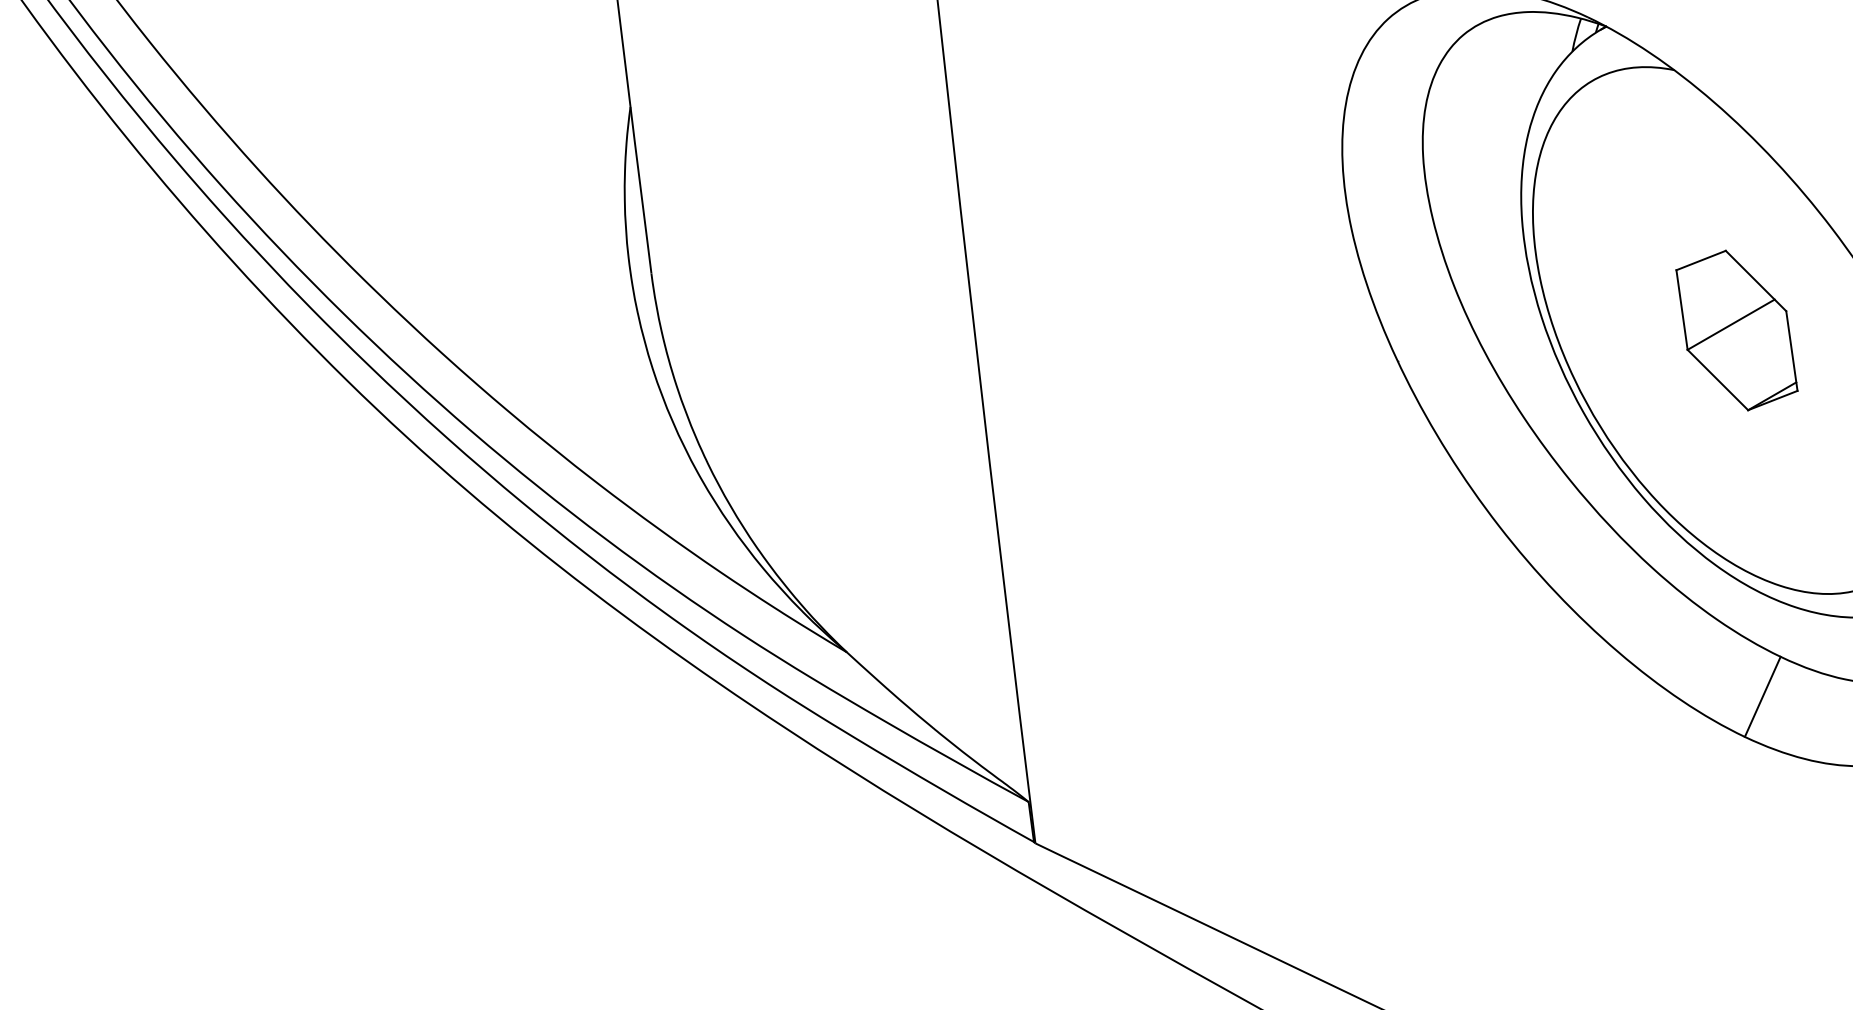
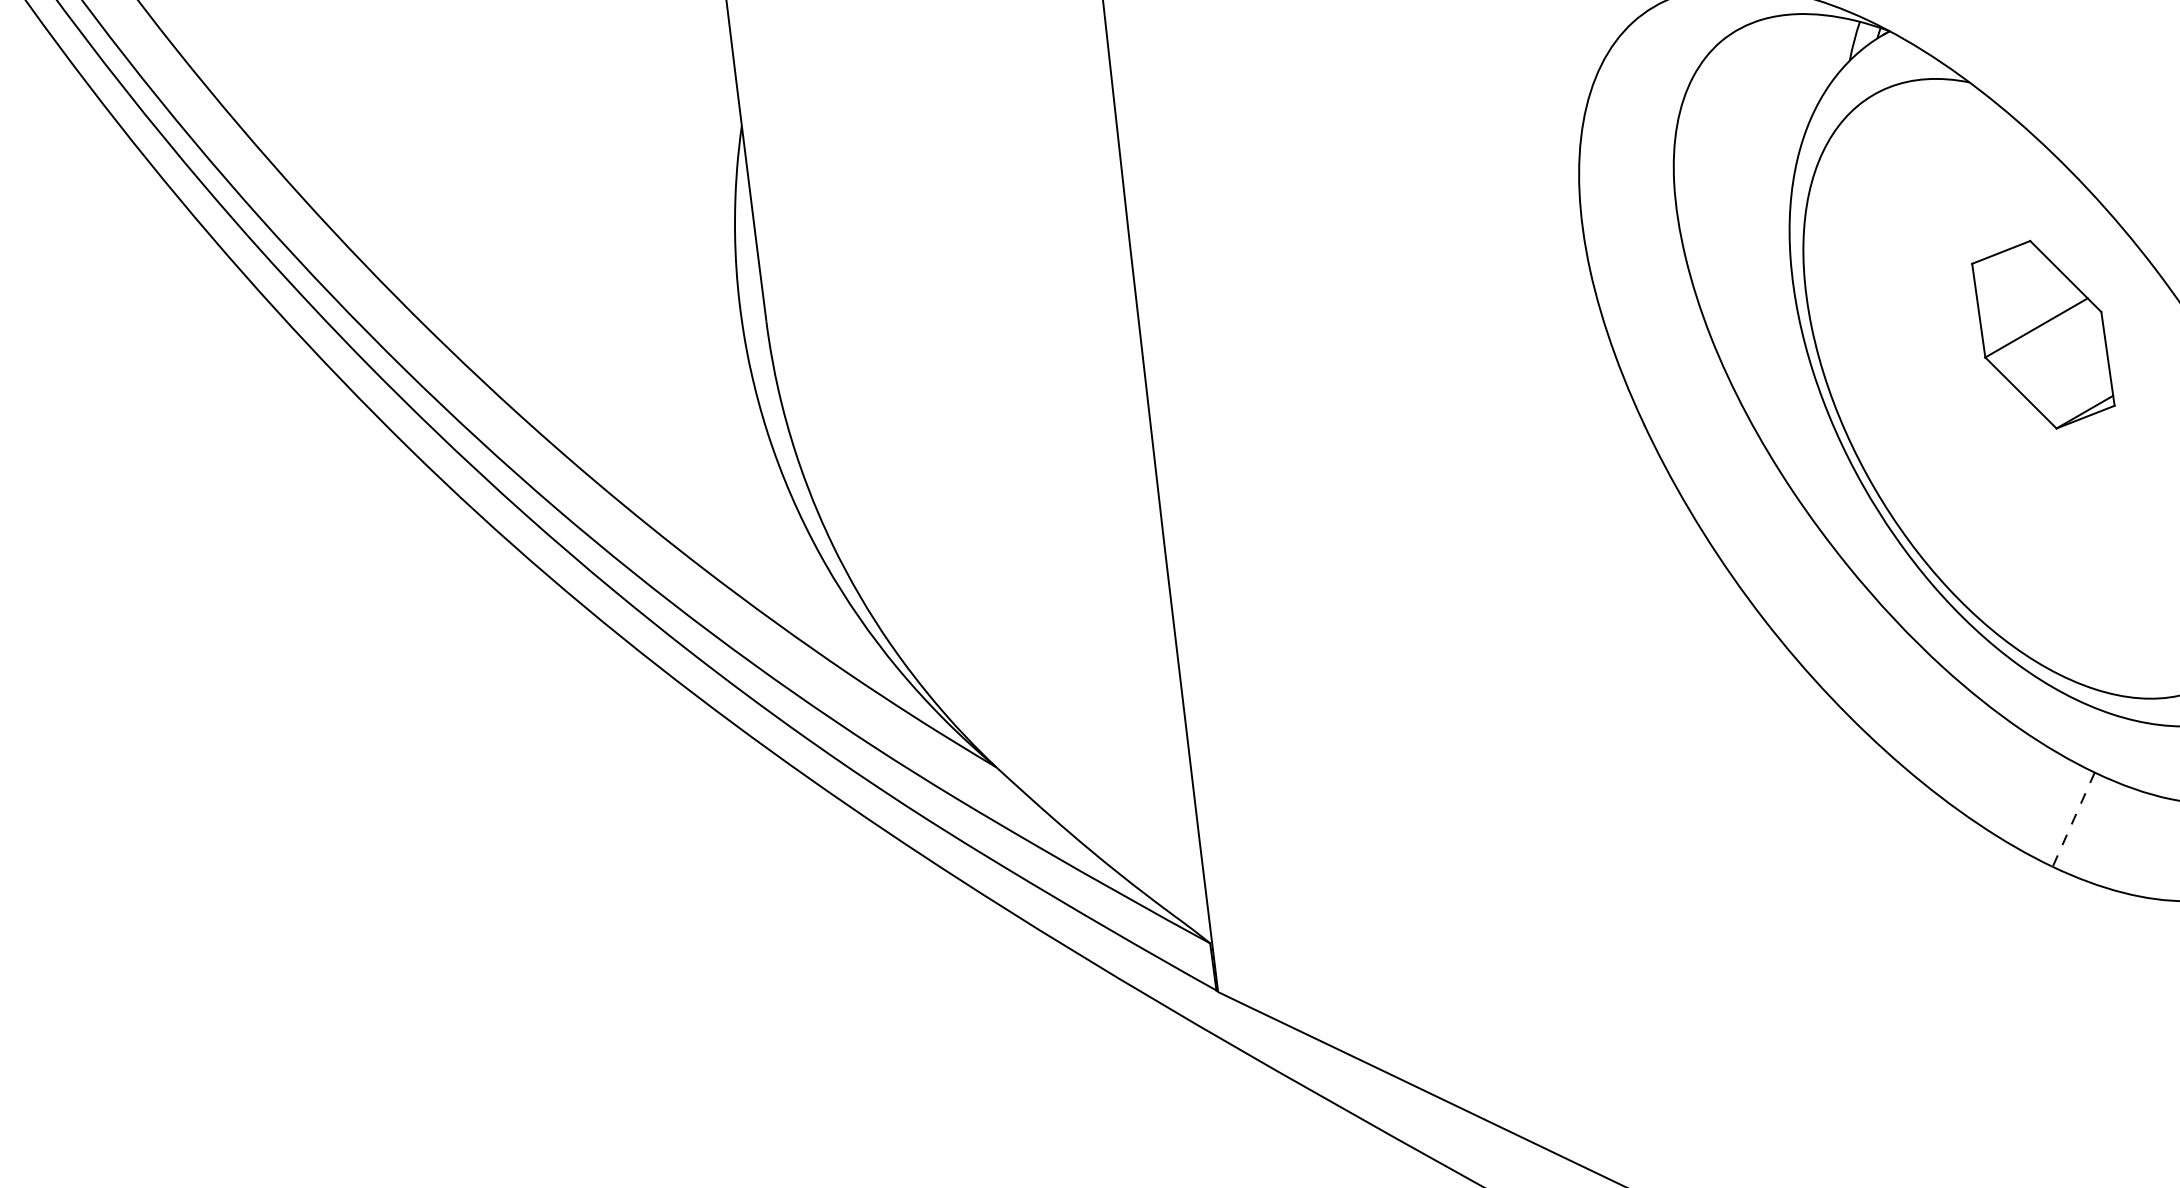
part: (1737, 330) -> (2043, 334), moved
line: (1762, 696) -> (2073, 819), solid -> dashed

